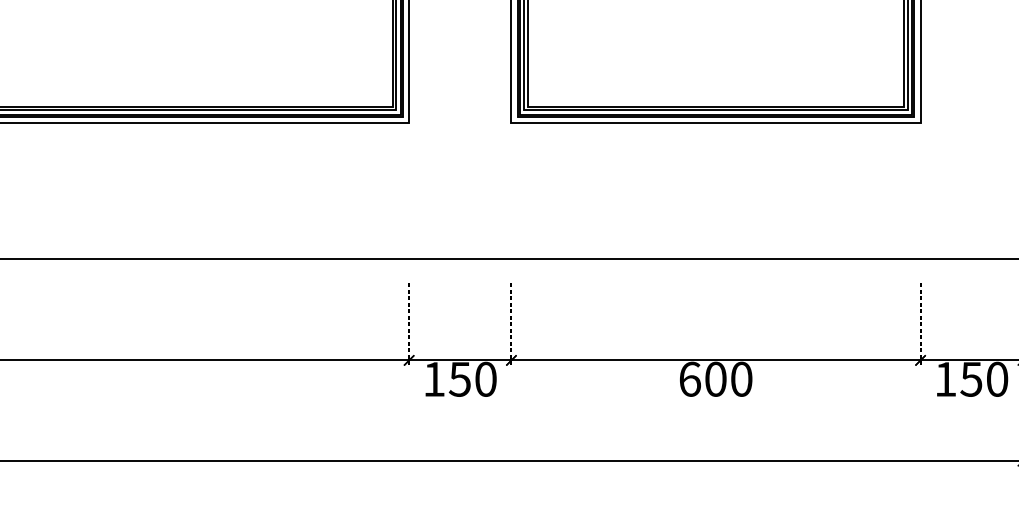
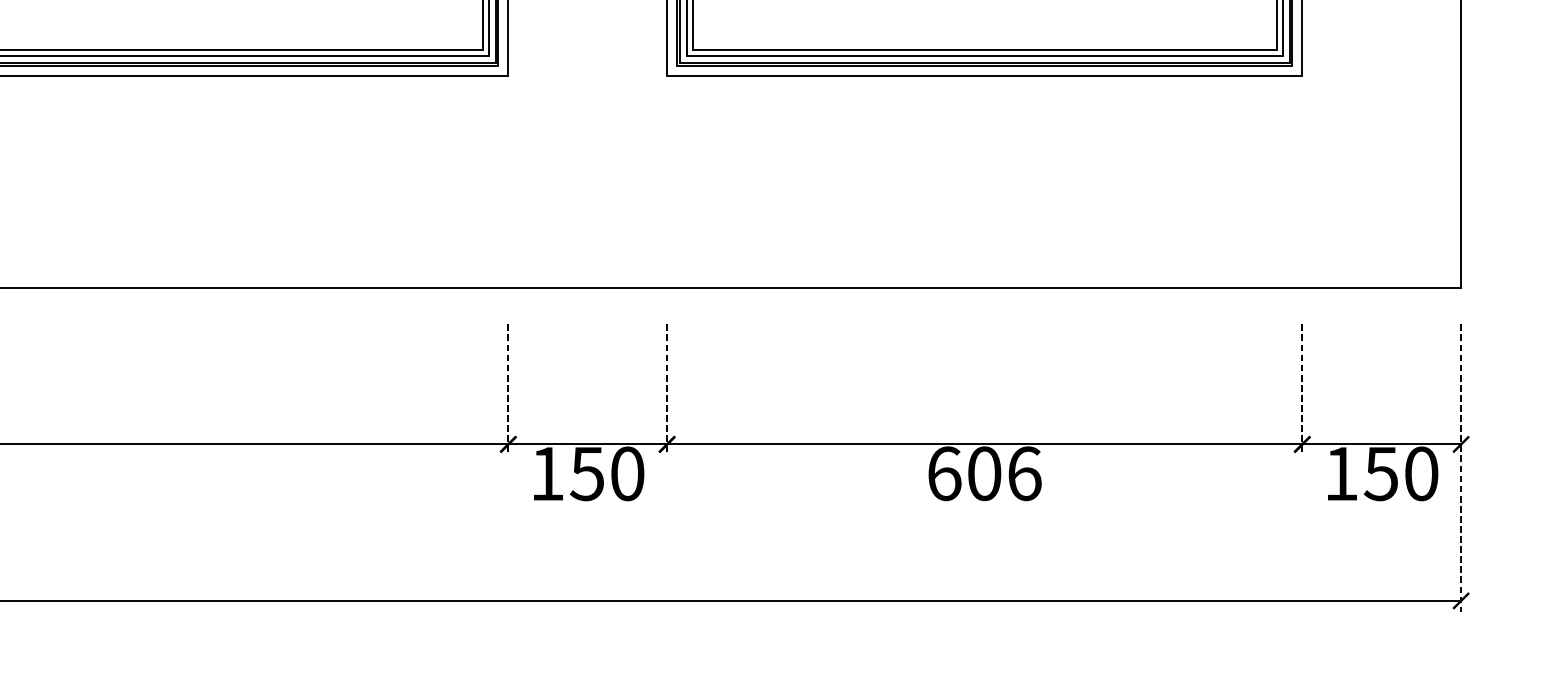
text: (741, 378) -> (1024, 472), 600 -> 606

